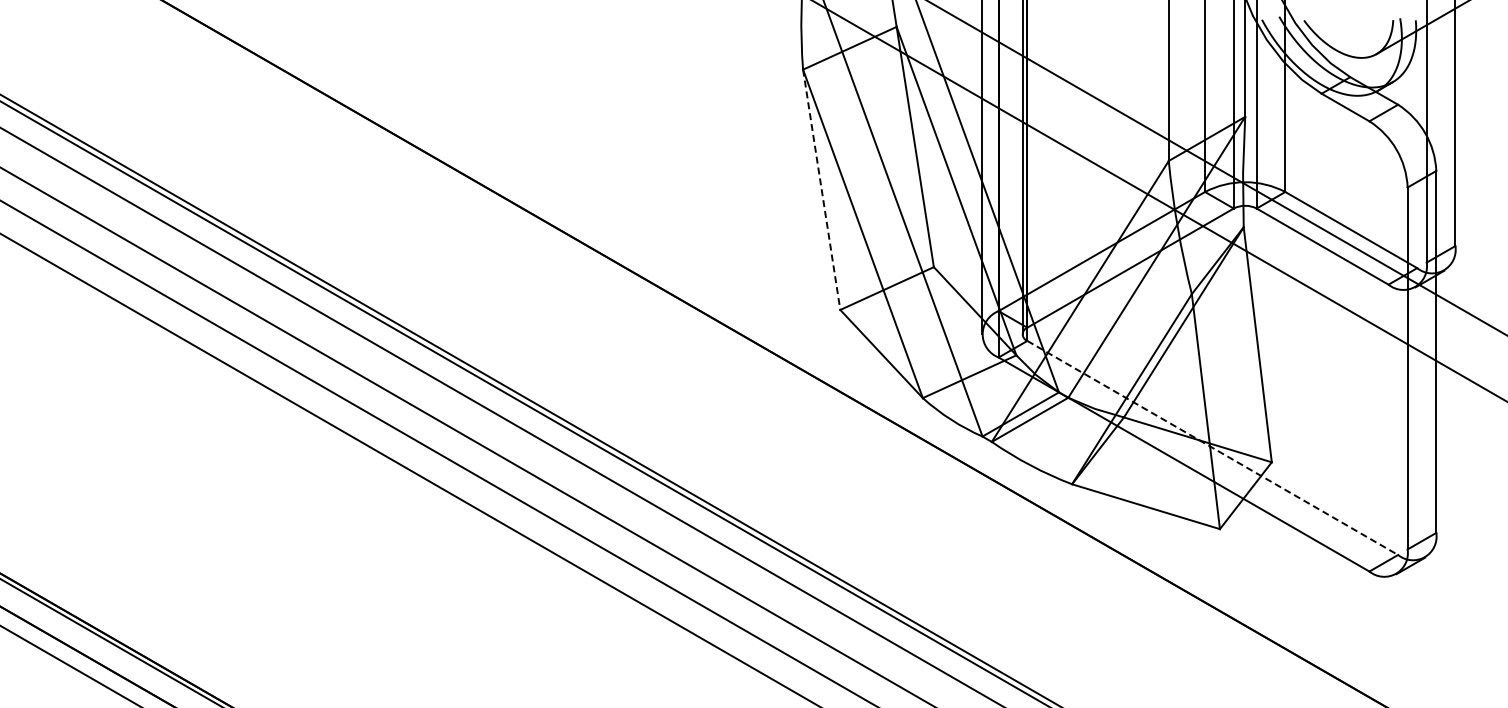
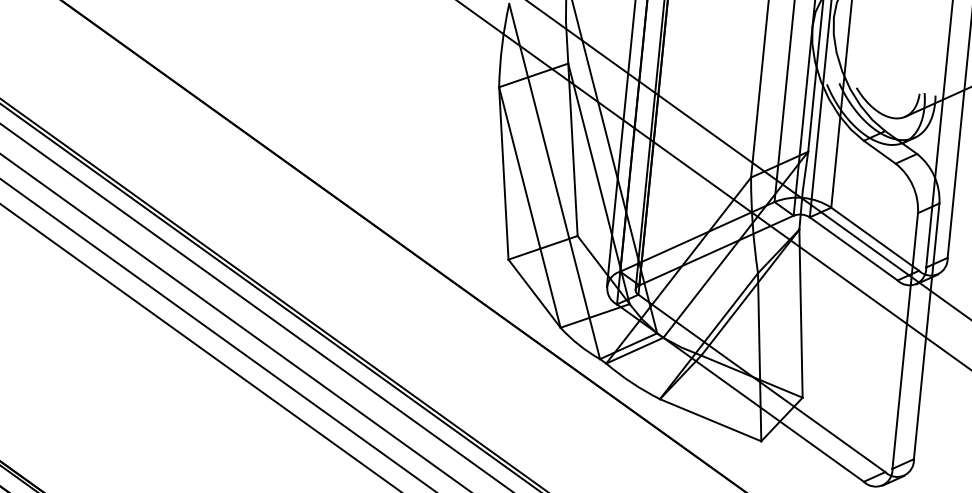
line: (821, 189) -> (503, 173), dashed -> solid
line: (1213, 448) -> (762, 383), dashed -> solid

